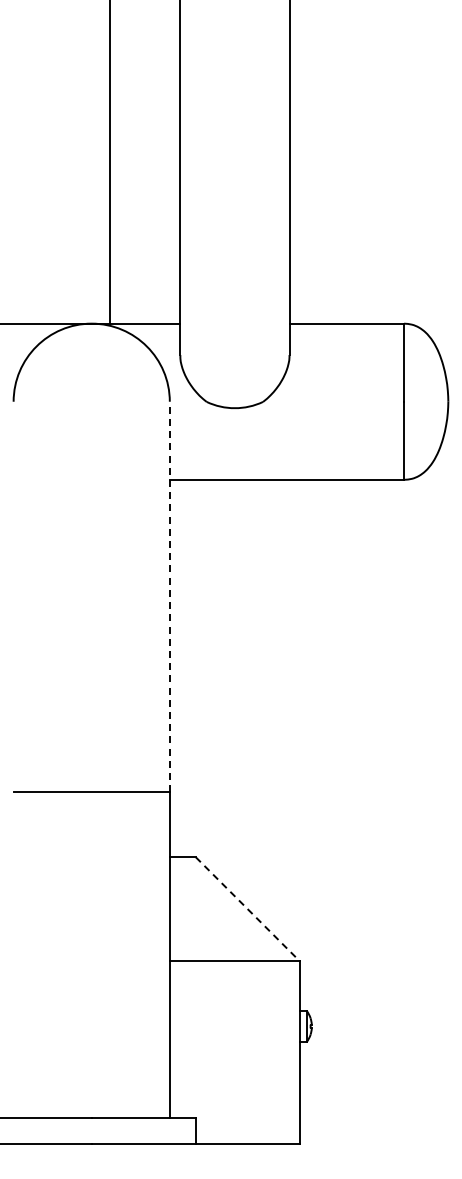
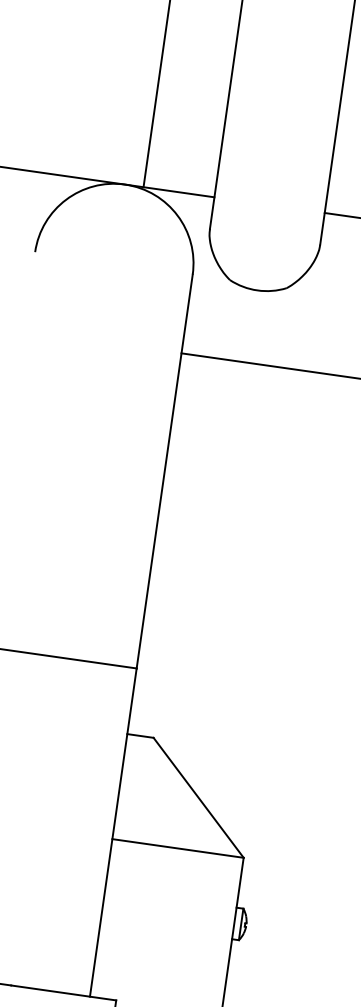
line: (169, 596) -> (164, 470), dashed -> solid
line: (247, 909) -> (198, 797), dashed -> solid

